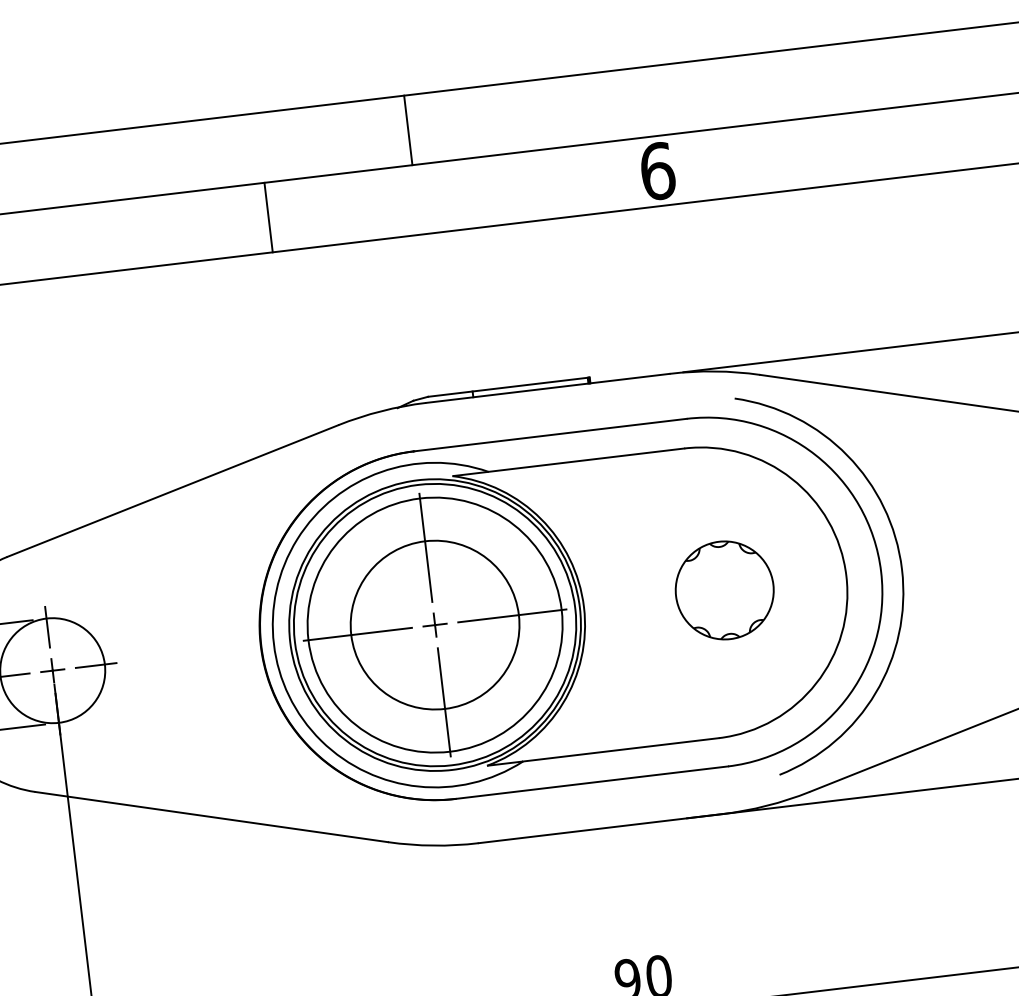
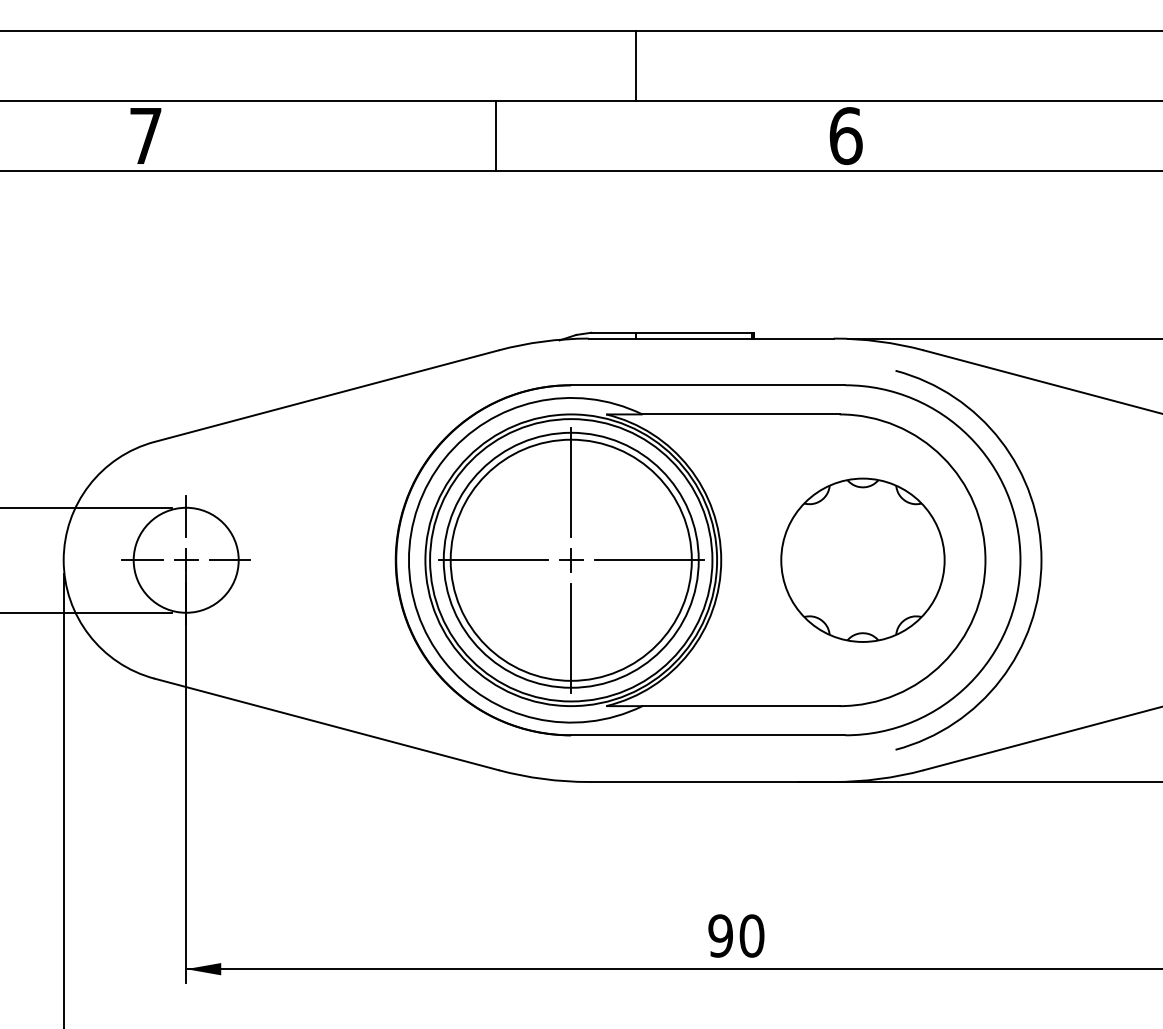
line: (408, 129) -> (636, 65), moved
line: (268, 217) -> (496, 135), moved
part: (724, 589) -> (862, 559), size x1.67
circle: (434, 624) -> (570, 559), size x1.43

